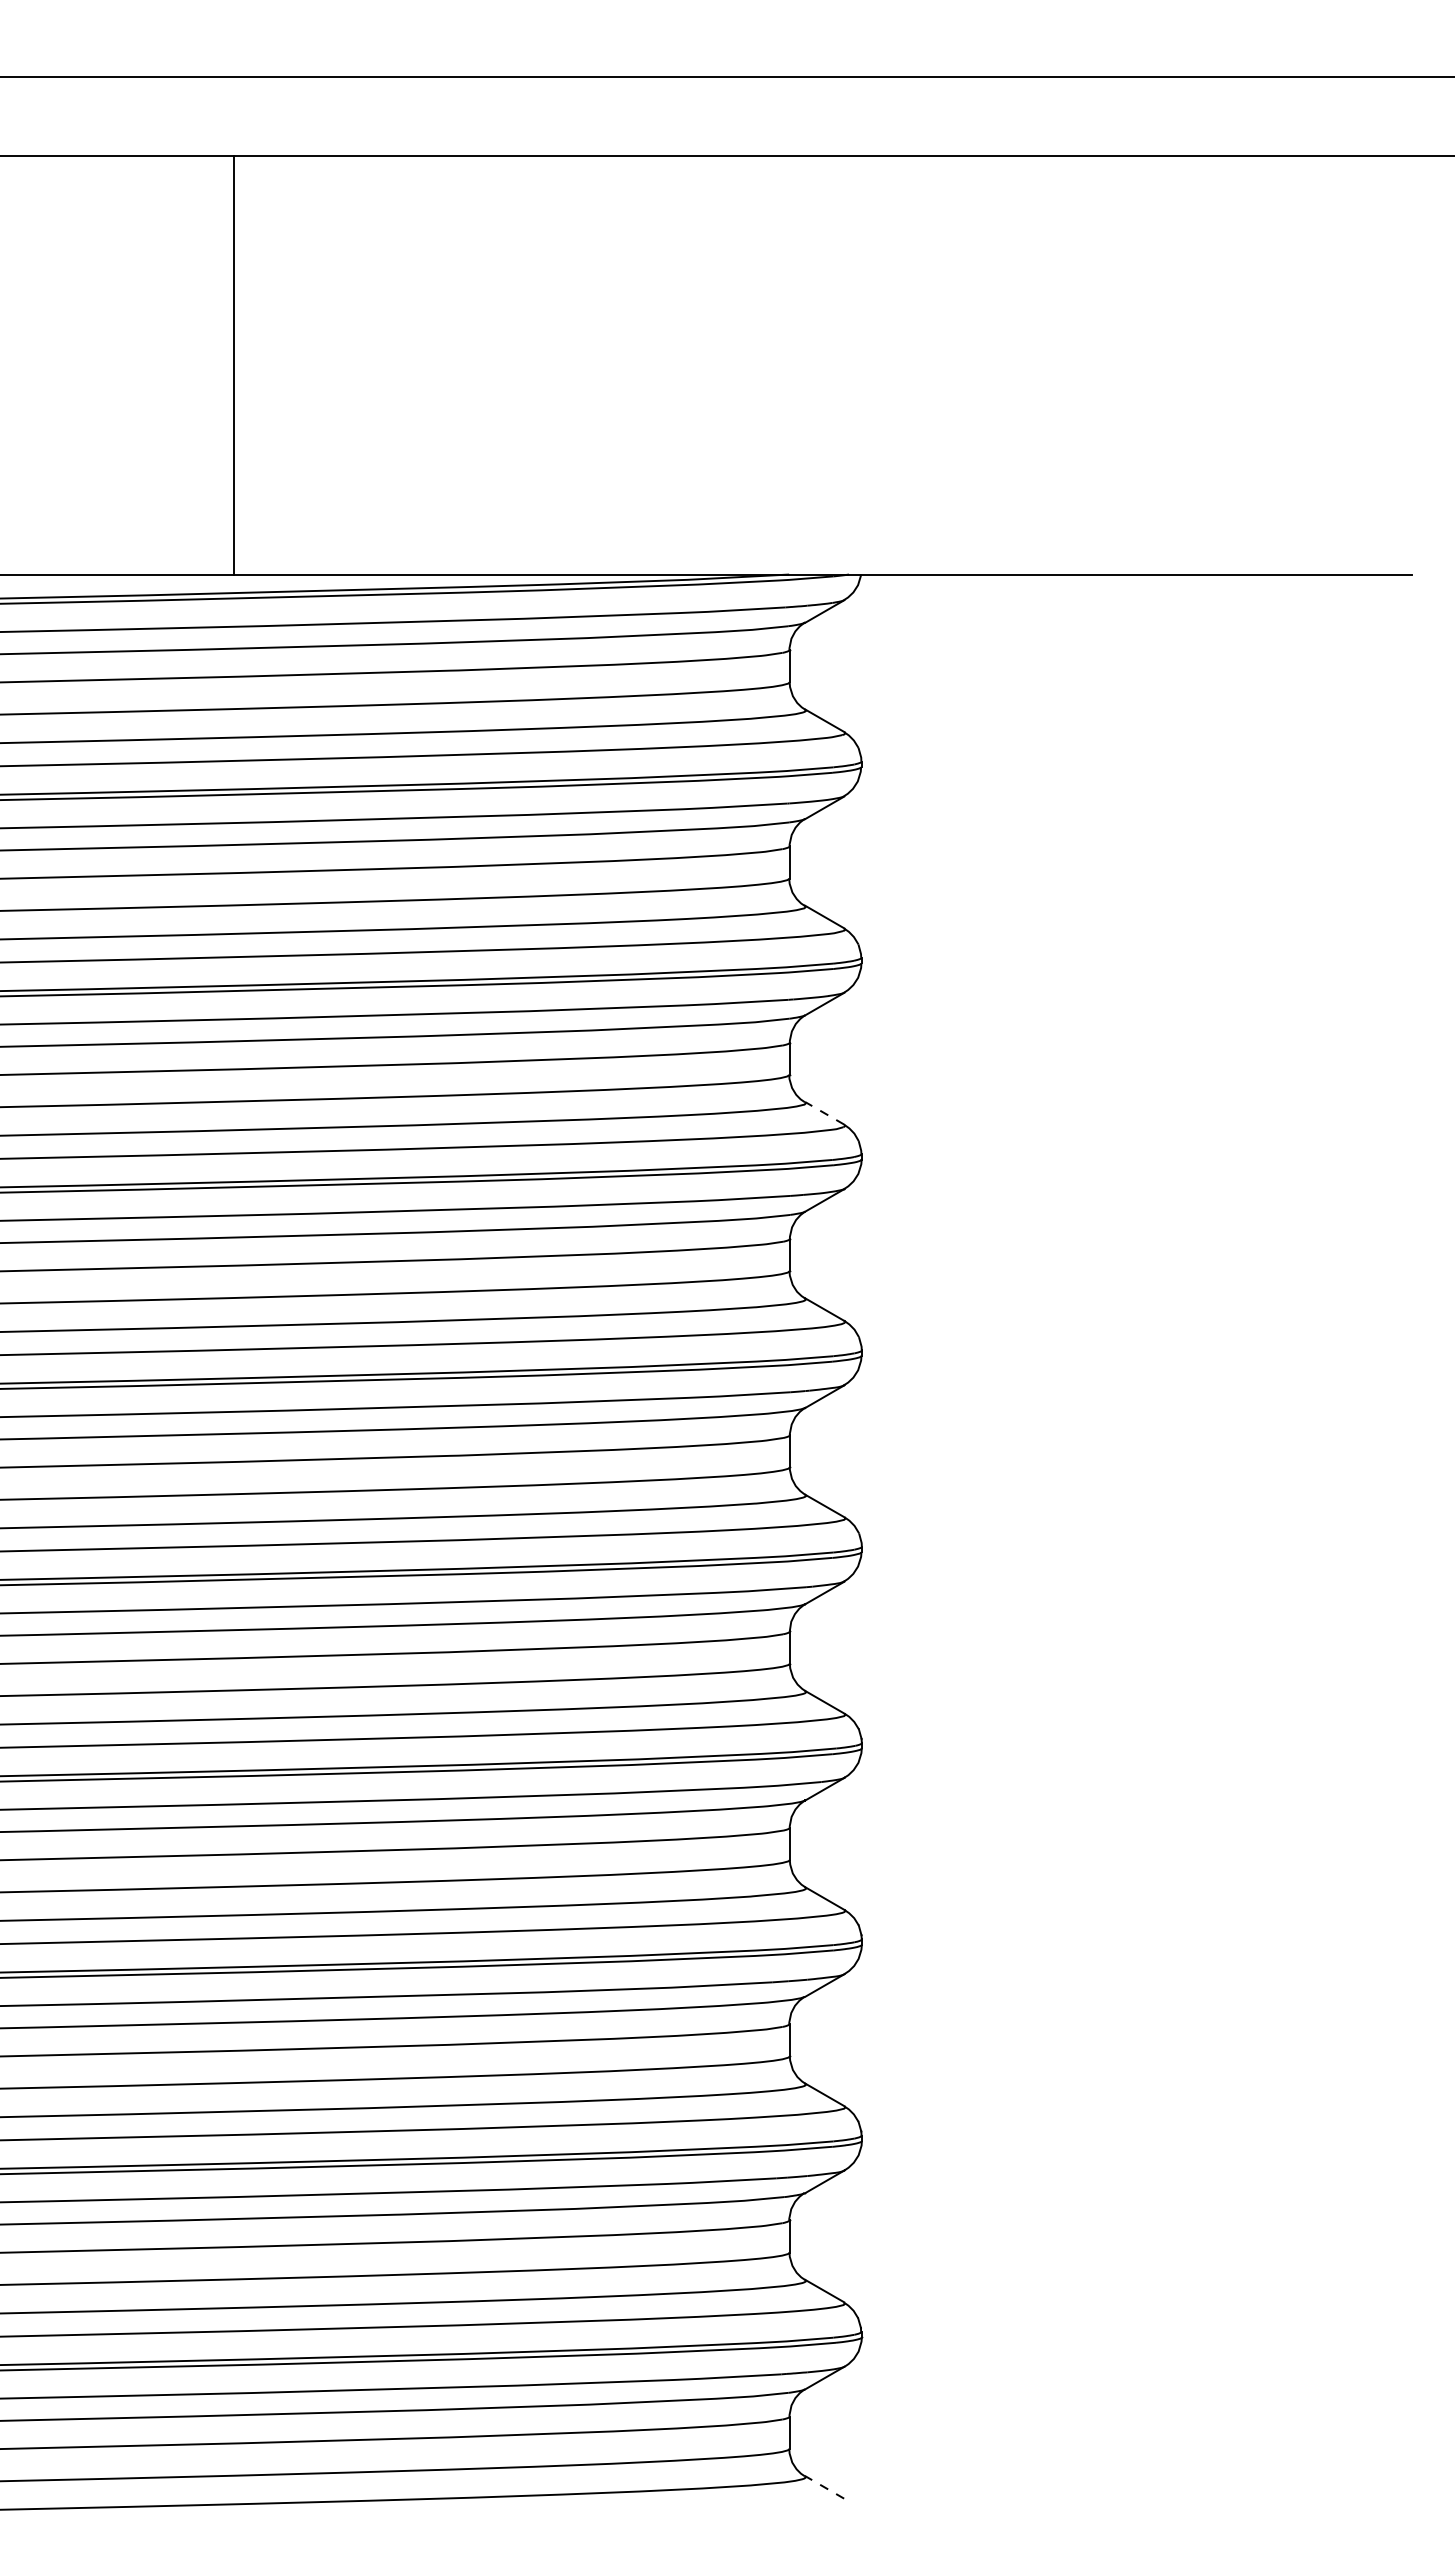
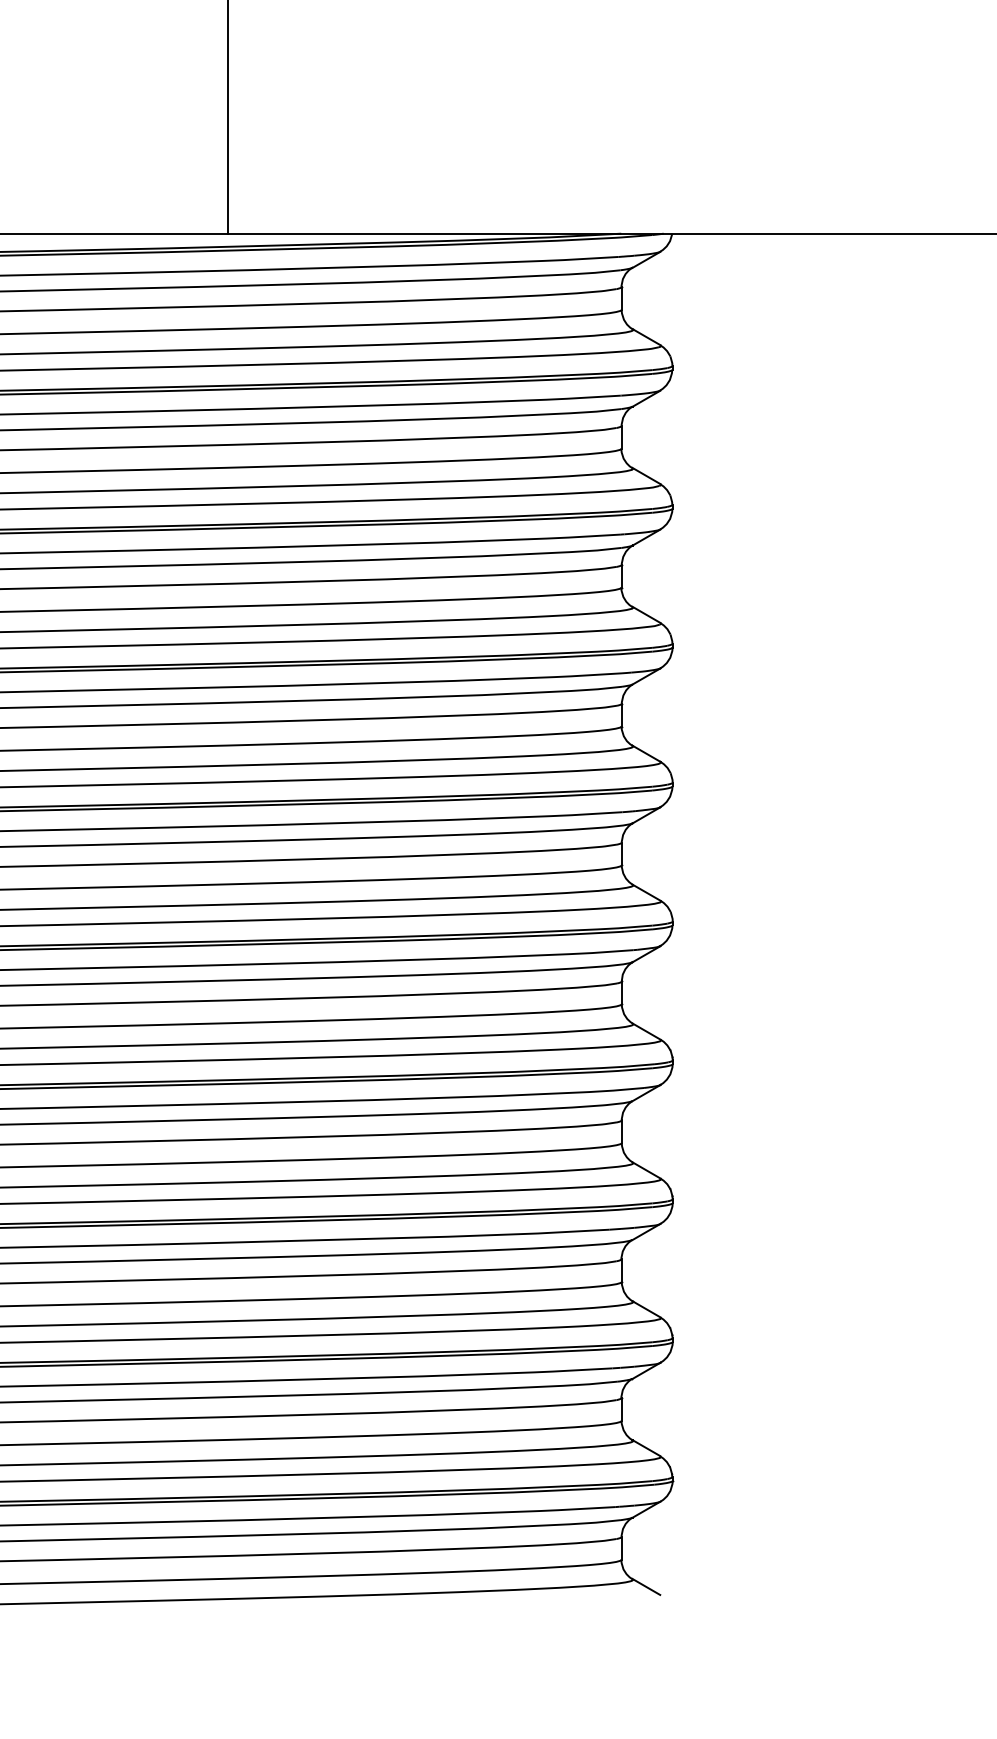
line: (824, 1113) -> (646, 614), dashed -> solid
line: (824, 2487) -> (646, 1587), dashed -> solid

